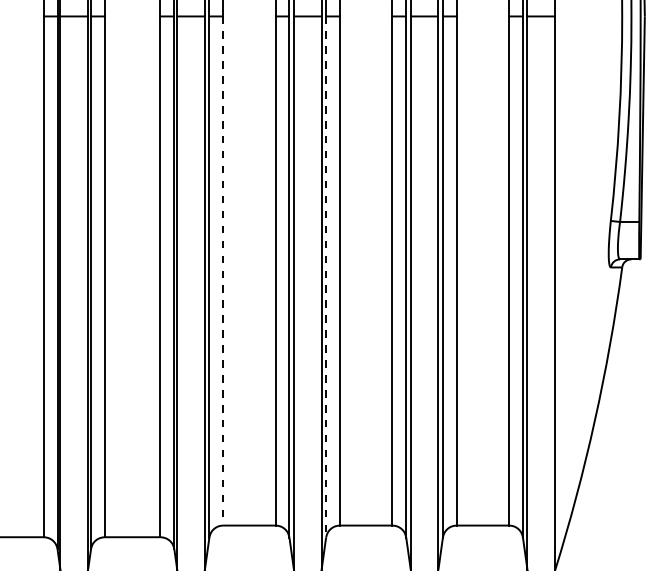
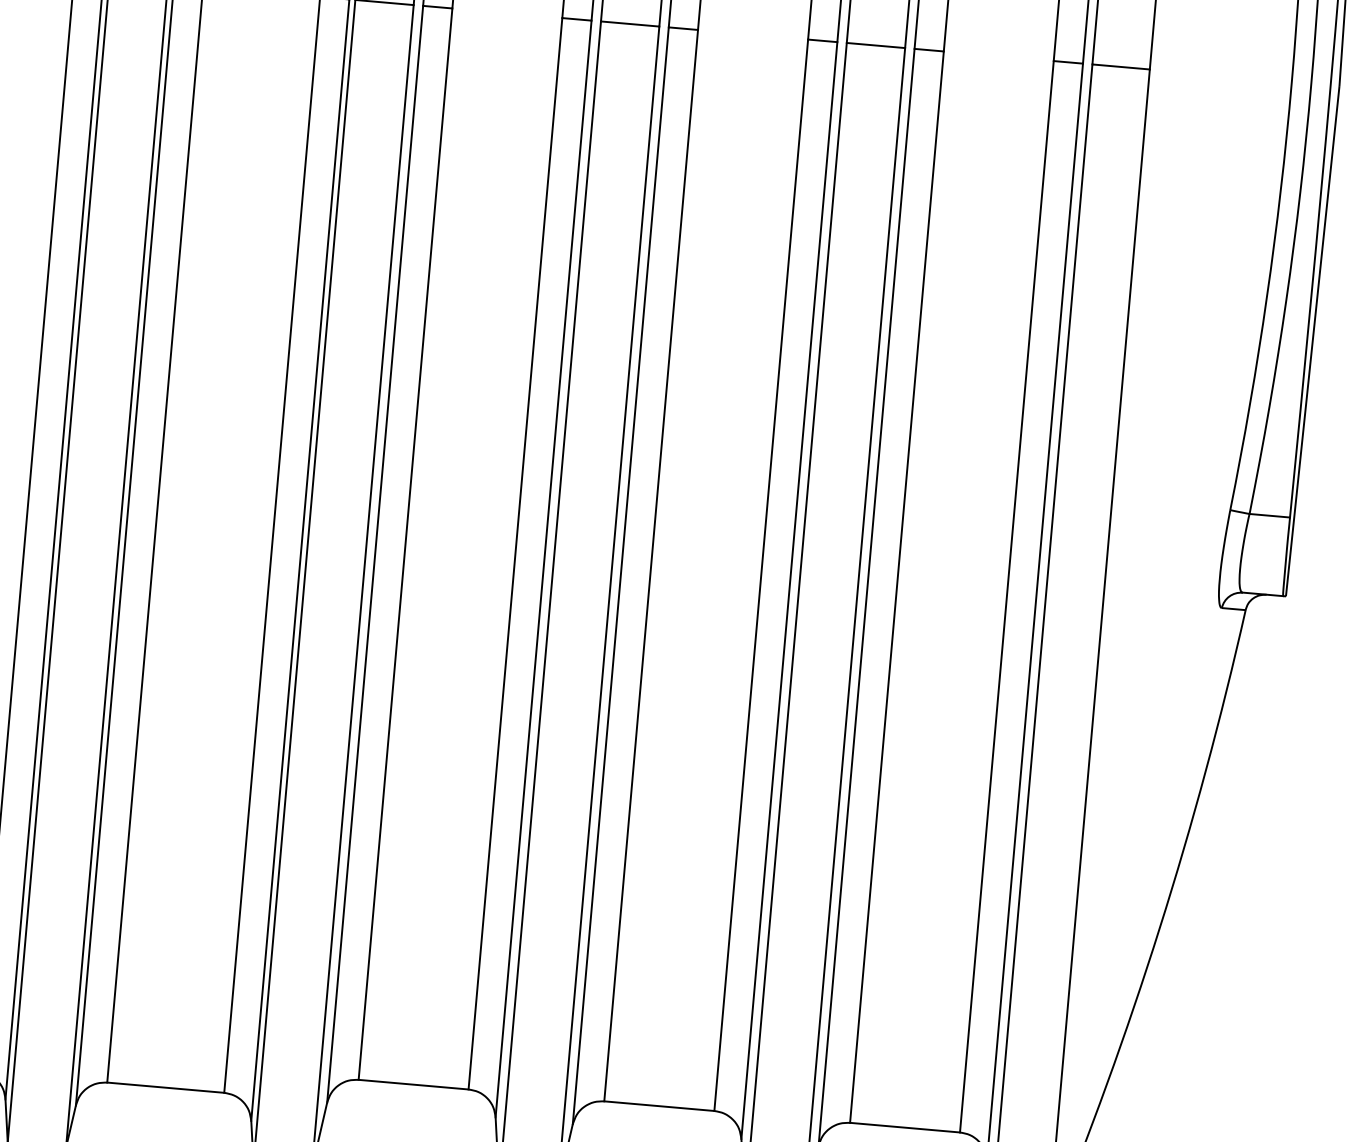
line: (223, 271) -> (405, 545), dashed -> solid
line: (326, 277) -> (621, 576), dashed -> solid

